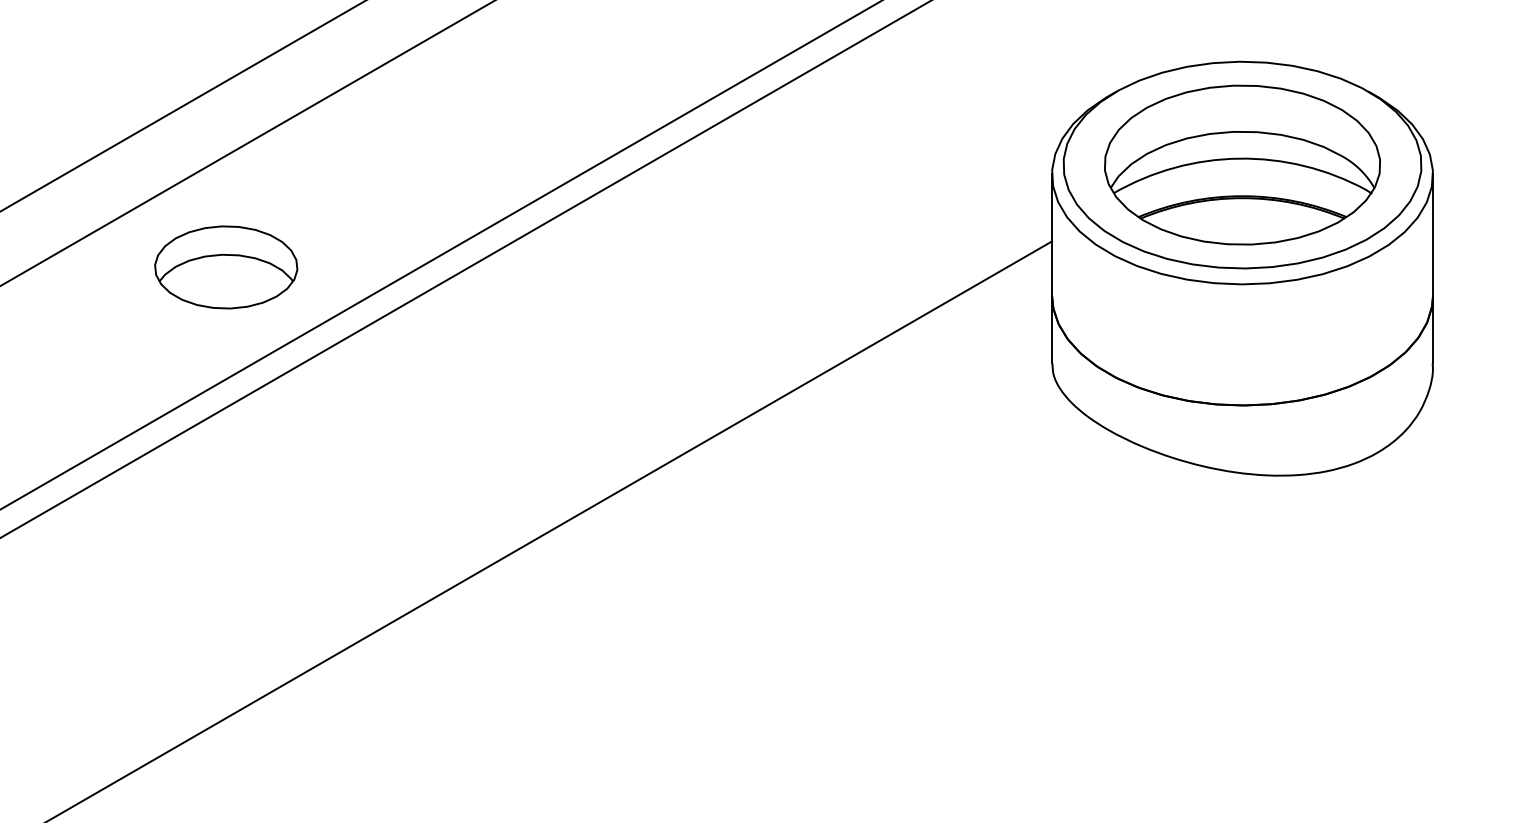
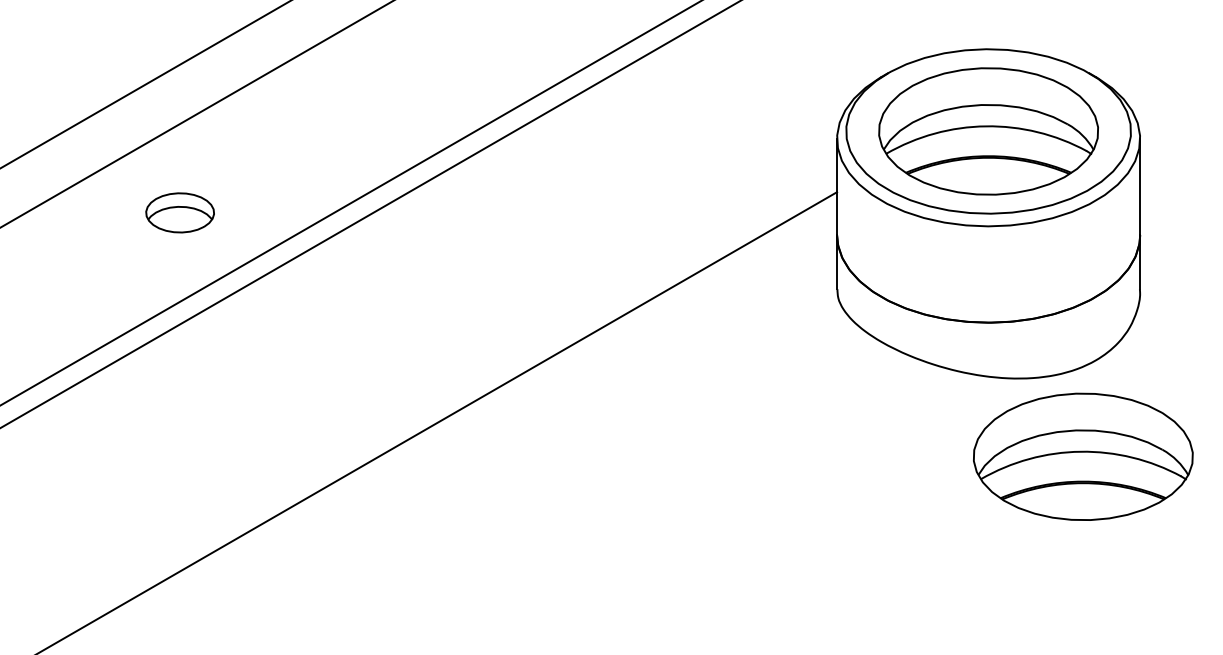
part: (226, 267) -> (180, 212), size x0.6
part: (1361, 573) -> (1083, 456), added

